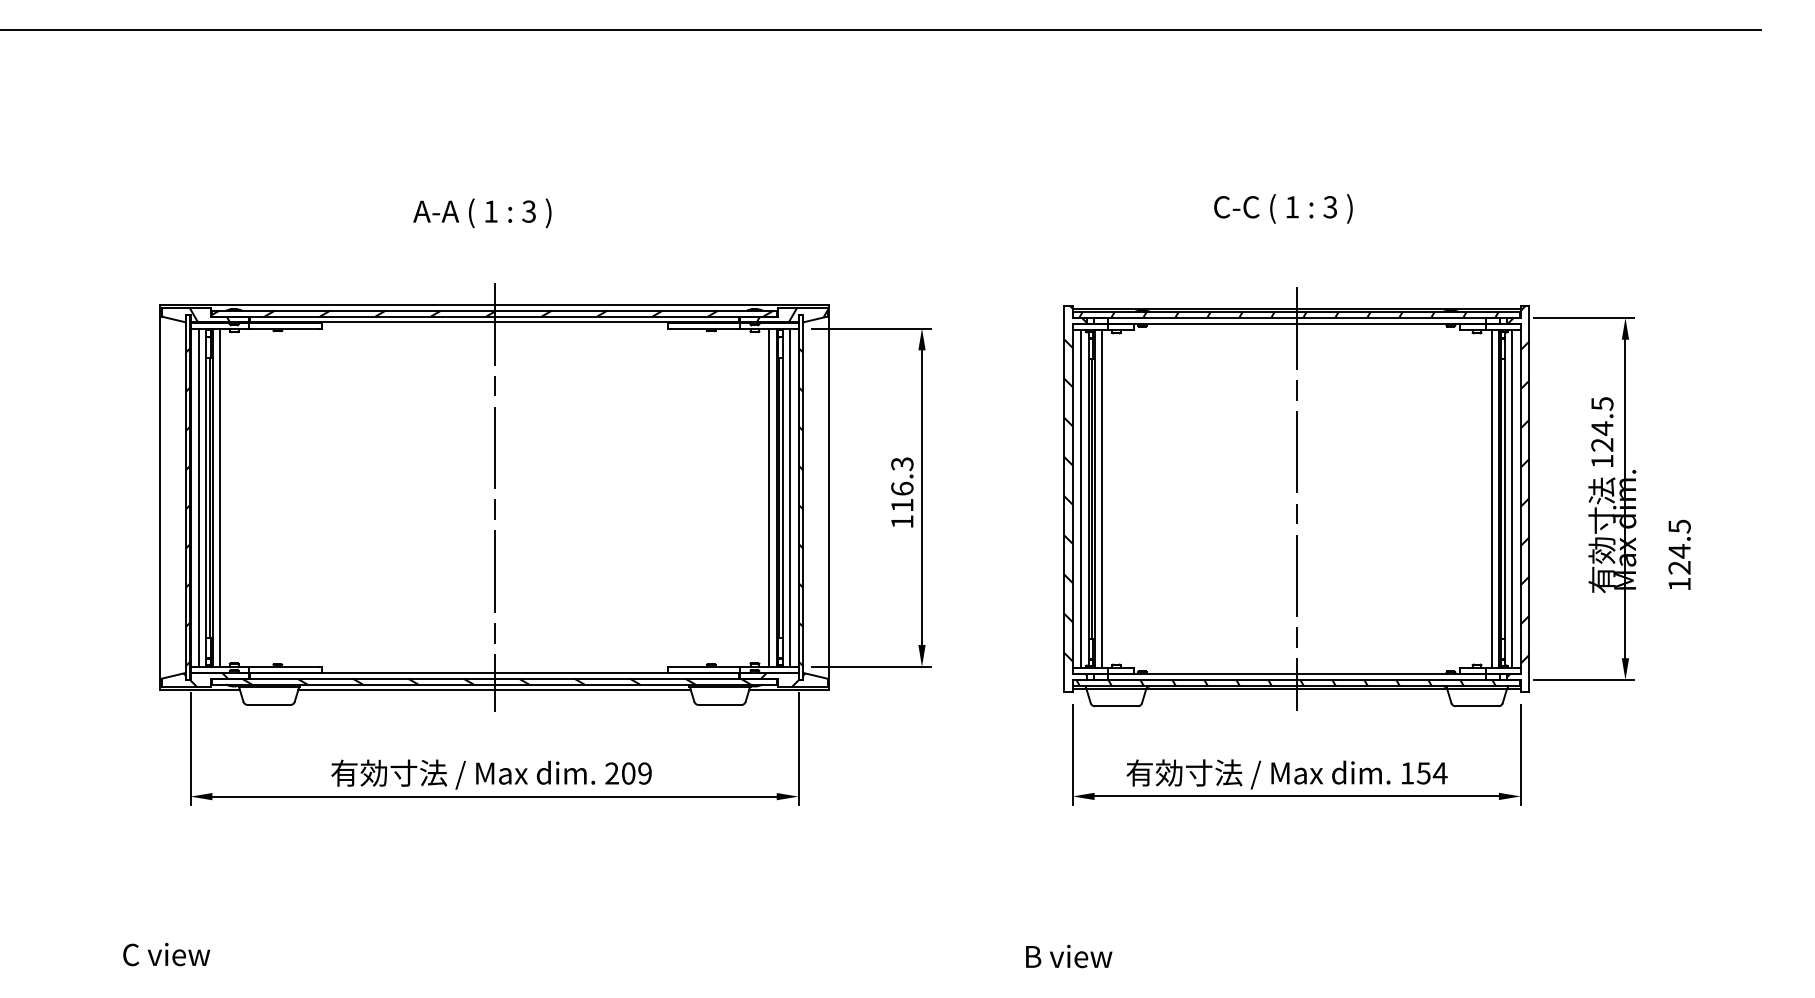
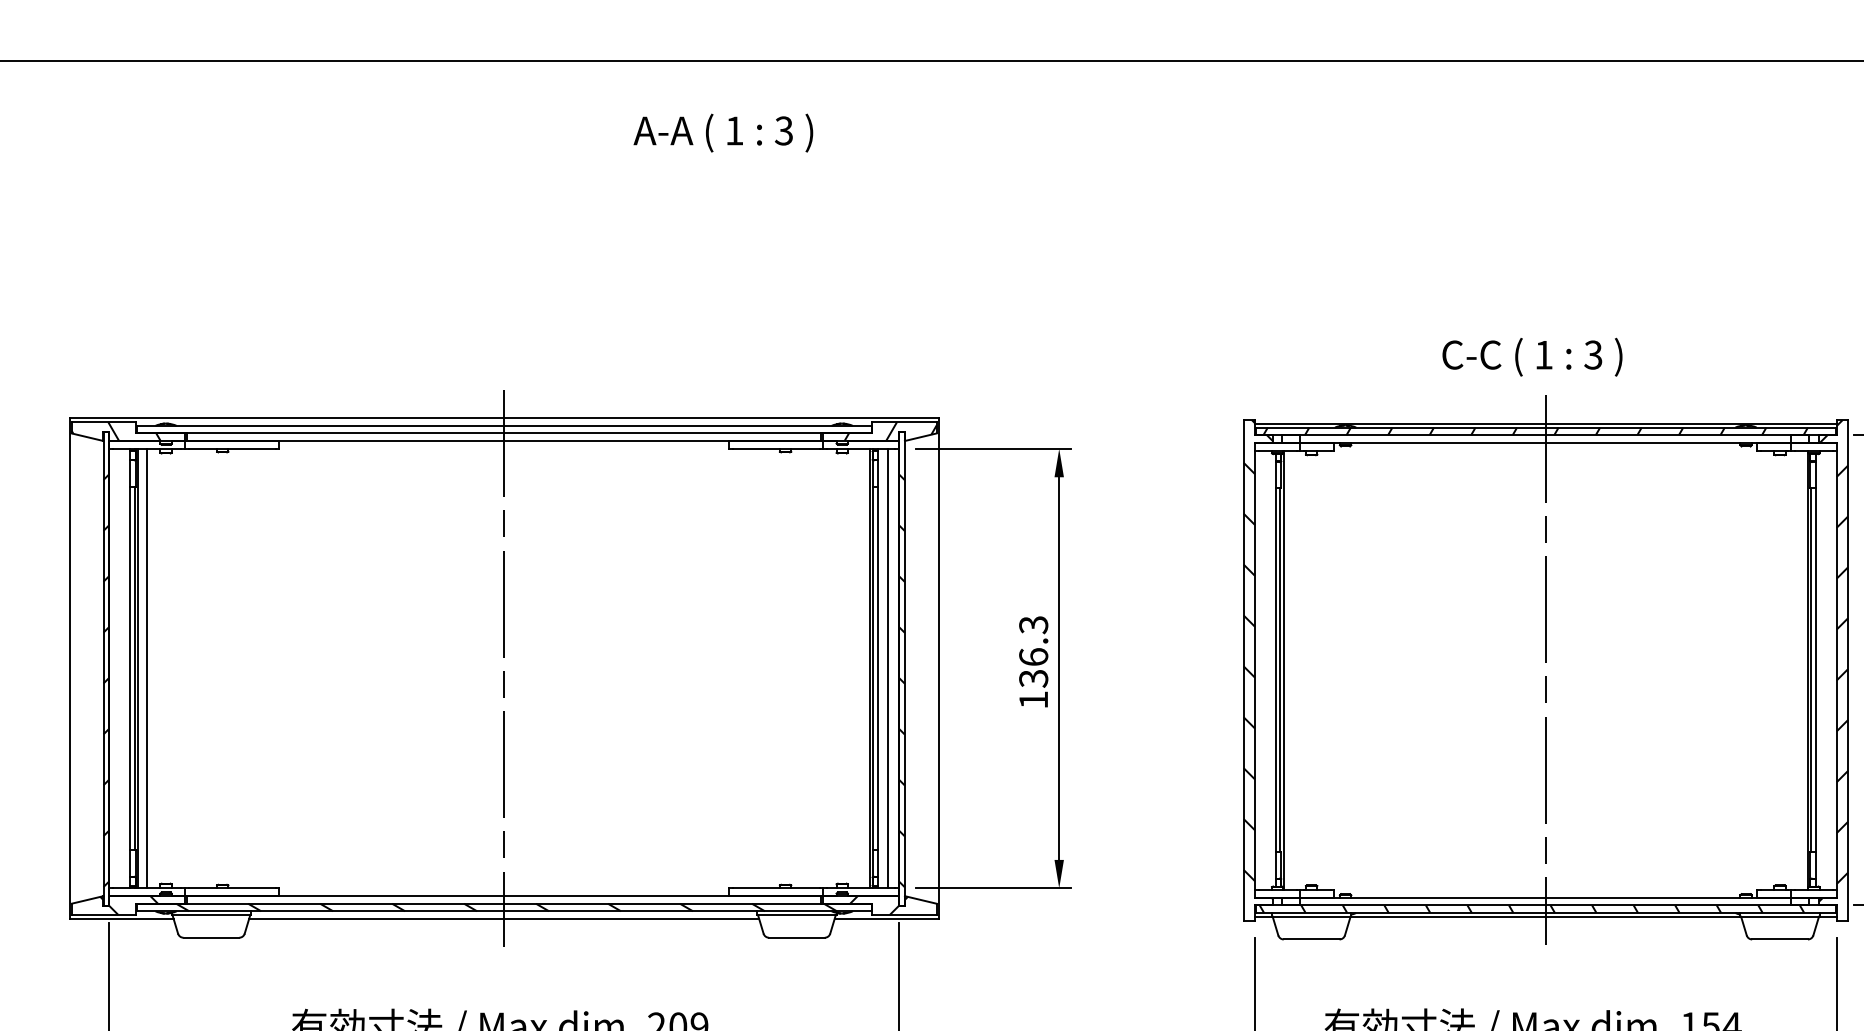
text: (1283, 208) -> (1532, 356), moved
text: (482, 213) -> (723, 133), moved
hatch: (492, 313) -> (501, 429), removed
line: (199, 497) -> (120, 668), removed
line: (769, 497) -> (861, 668), removed
line: (1081, 498) -> (1266, 669), removed
line: (1101, 498) -> (1292, 669), removed
line: (1491, 498) -> (1798, 669), removed
line: (1512, 498) -> (1826, 669), removed
text: (902, 505) -> (1033, 678), 116.3 -> 136.3

